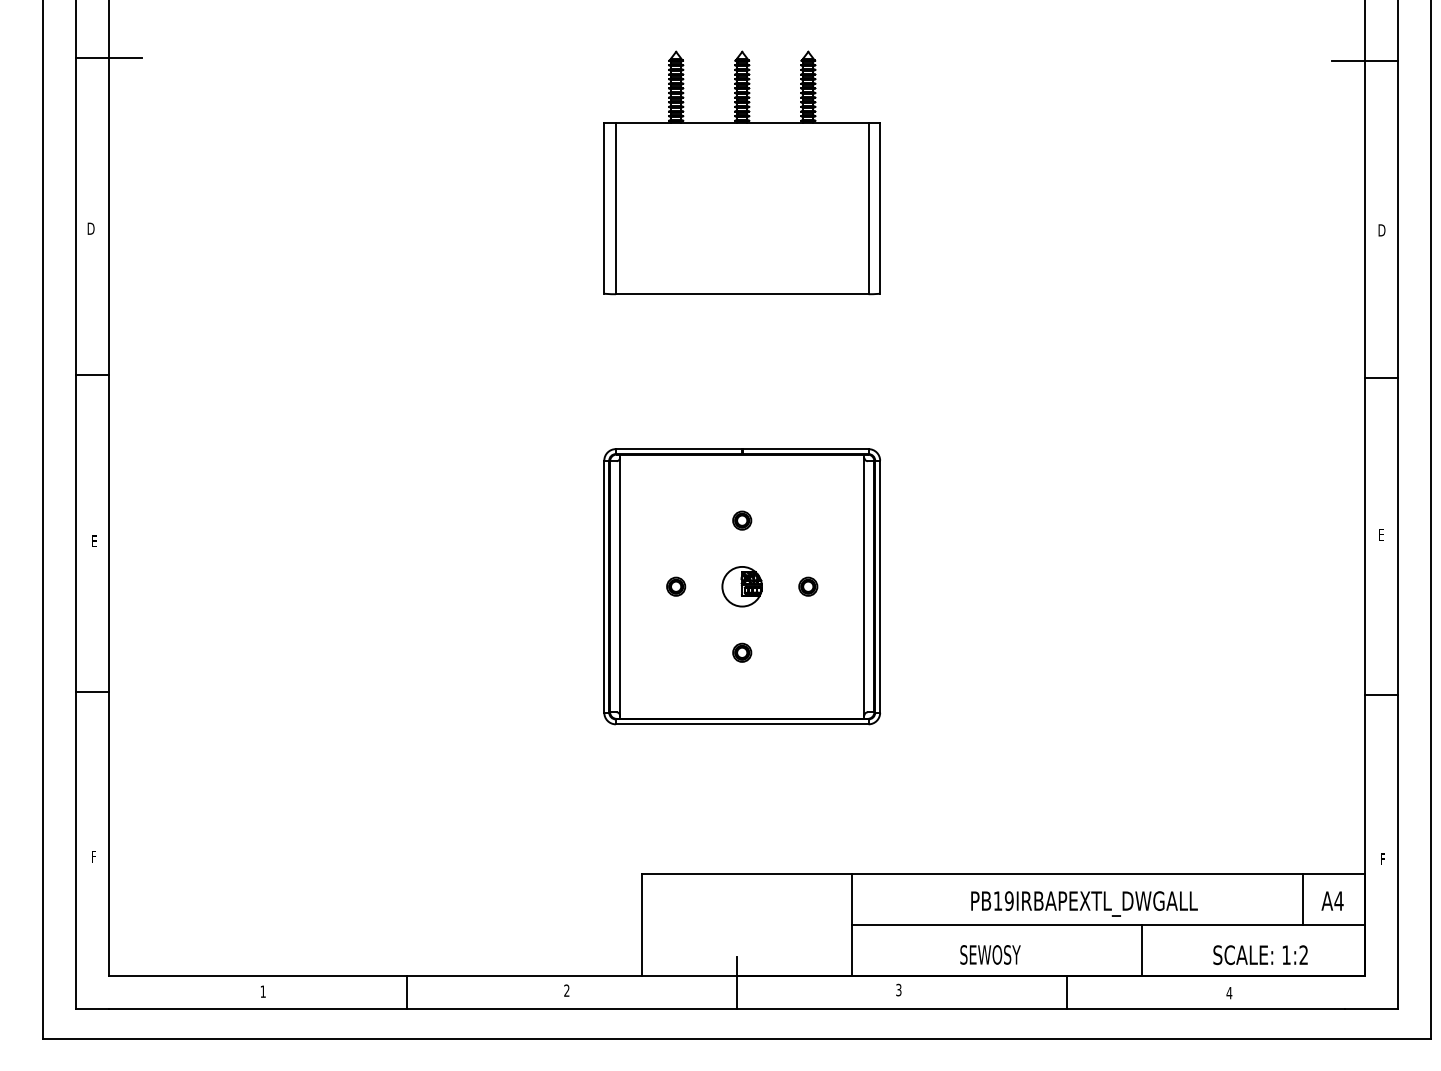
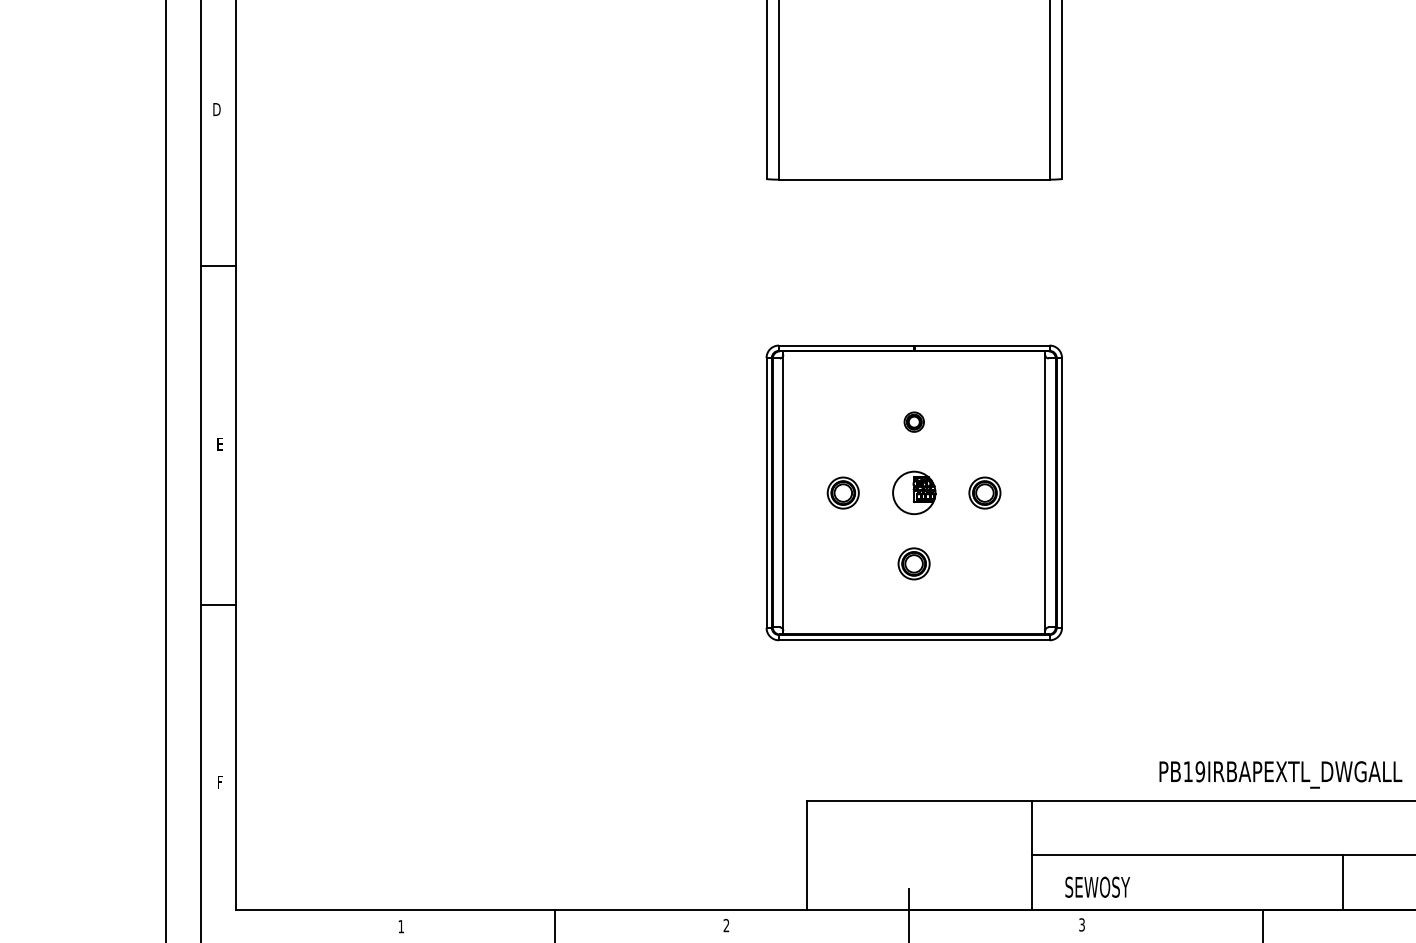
part: (676, 586) -> (843, 492), size x1.6
part: (808, 586) -> (985, 492), size x1.6
part: (742, 652) -> (914, 563), size x1.6
text: (1084, 903) -> (1280, 774), moved
text: (990, 954) -> (1097, 886), moved

